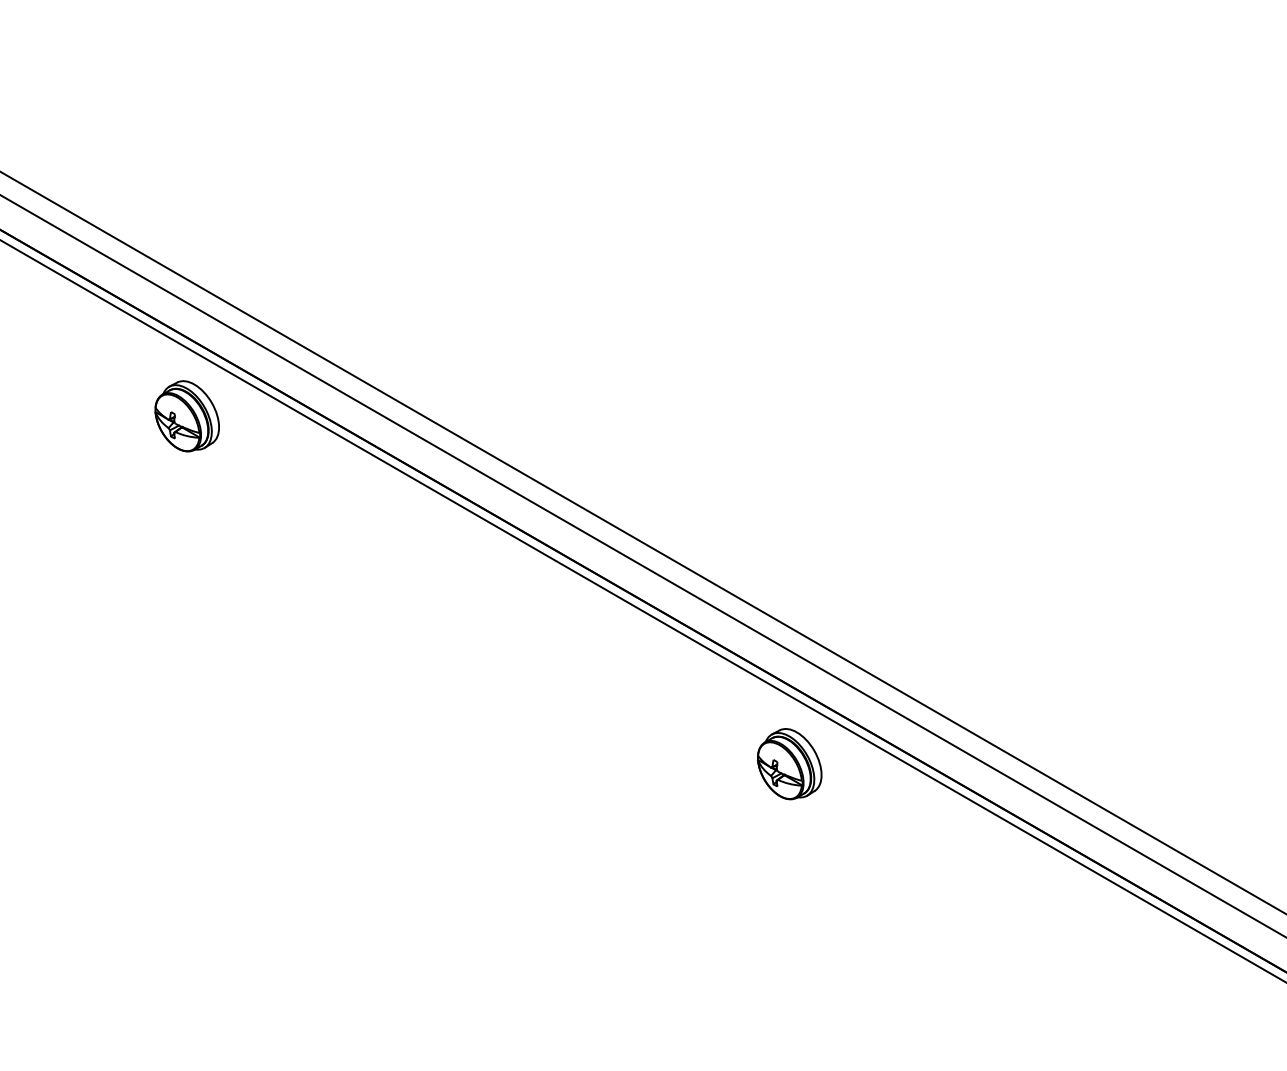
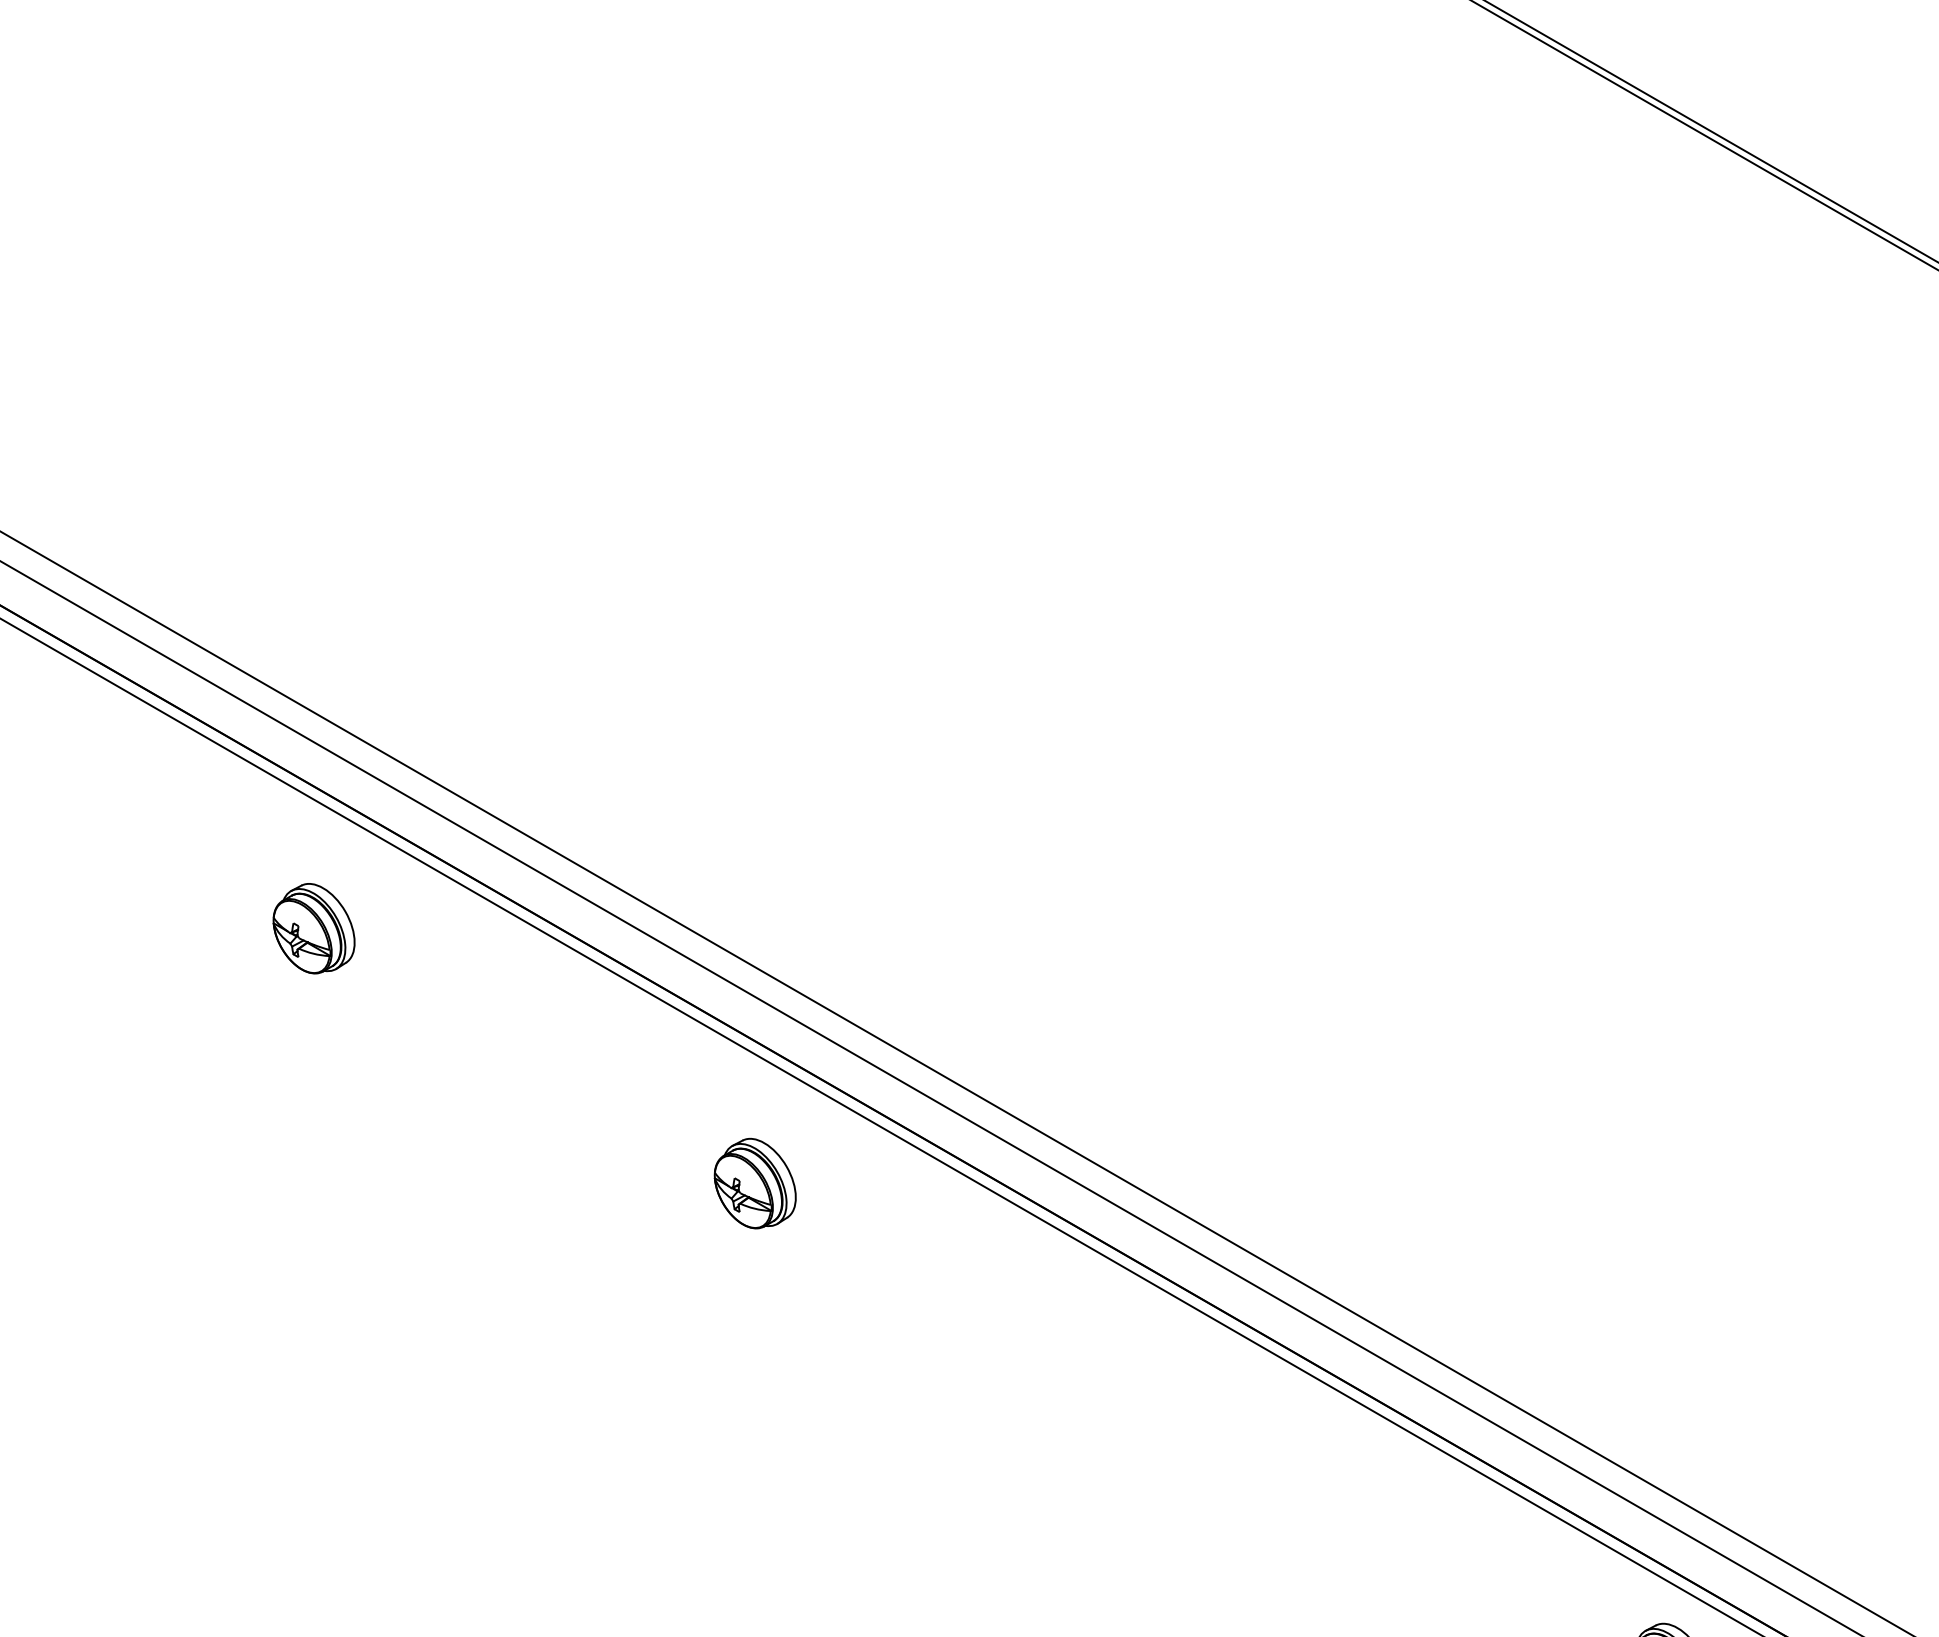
part: (186, 416) -> (313, 928), moved
part: (789, 764) -> (754, 1183), moved

